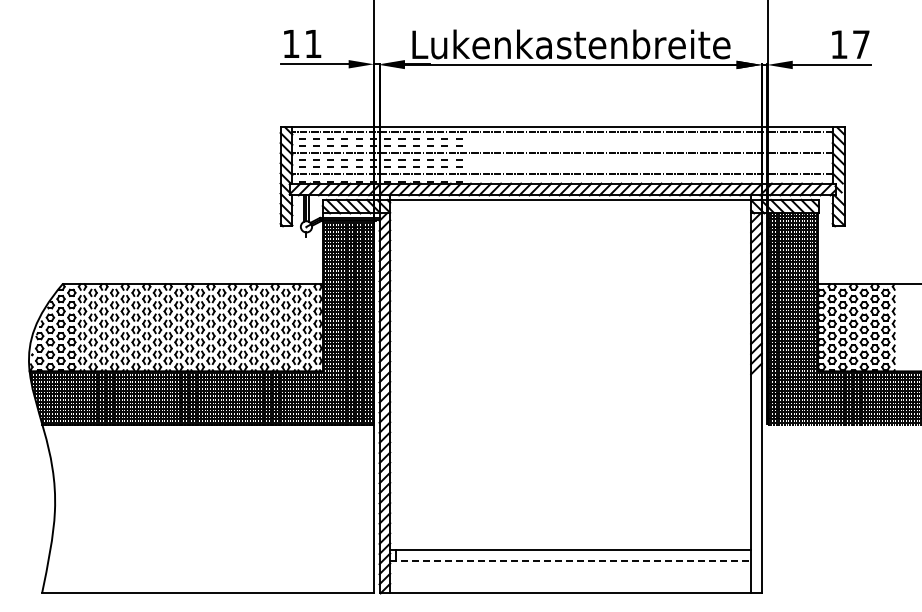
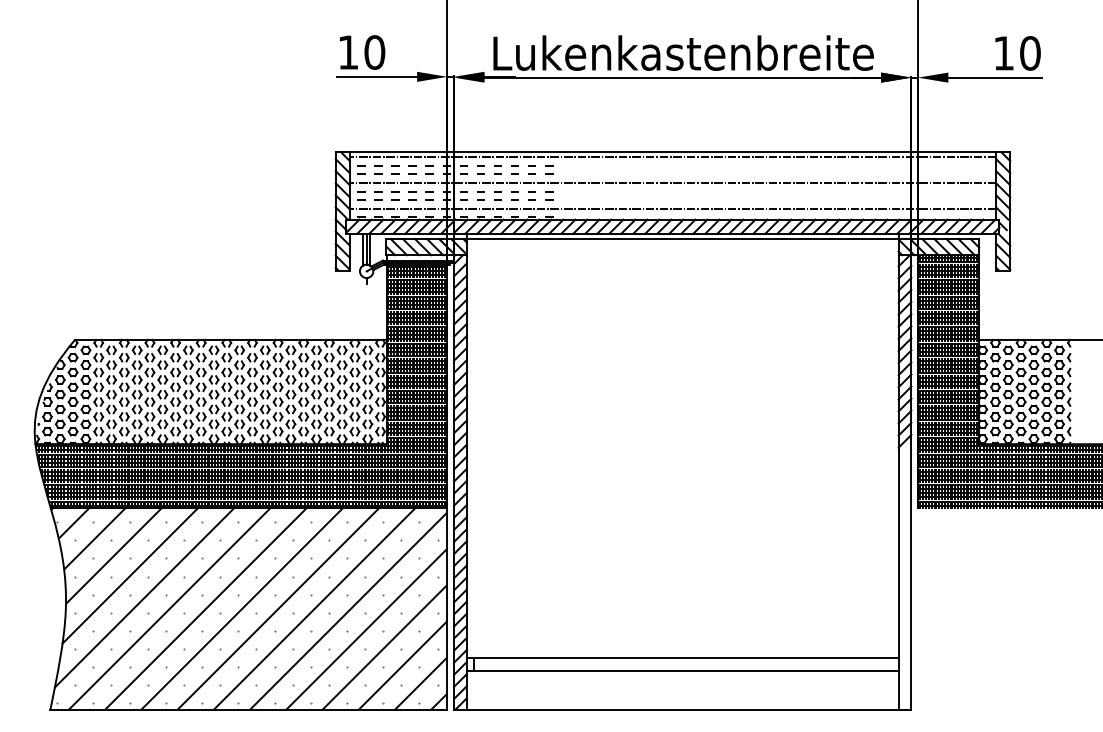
text: (313, 43) -> (375, 51), 11 -> 10
text: (861, 44) -> (1030, 53), 17 -> 10
hatch: (207, 508) -> (248, 608), added
line: (571, 561) -> (683, 671), dashed -> solid

